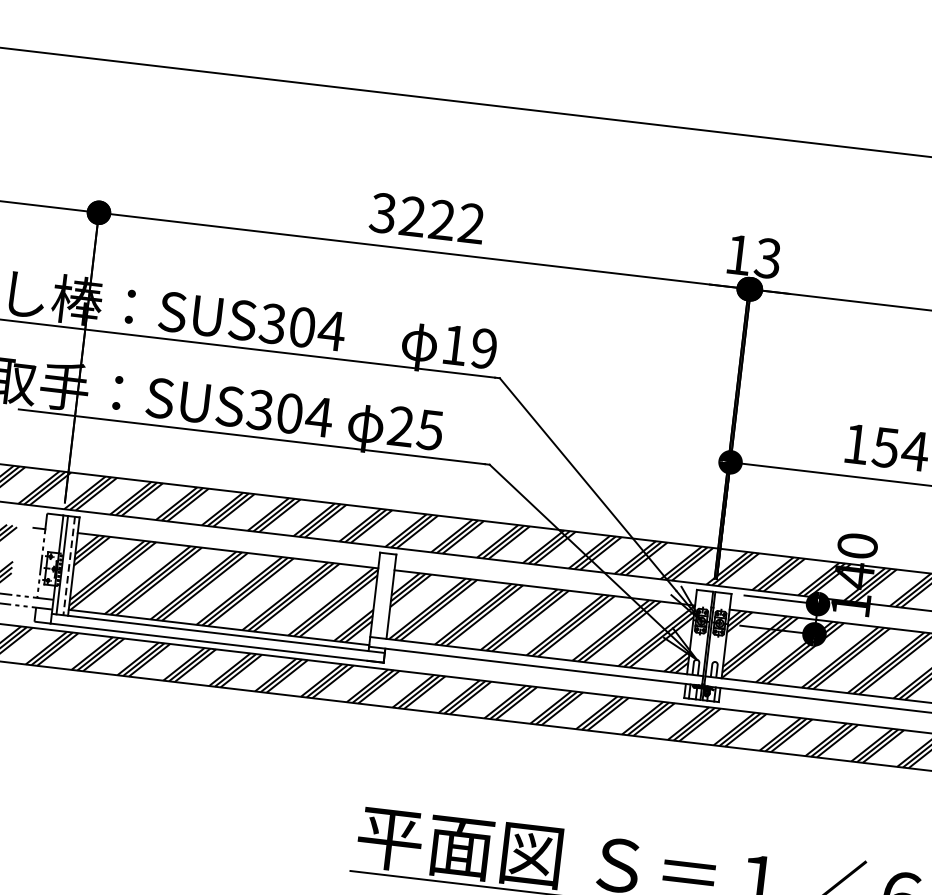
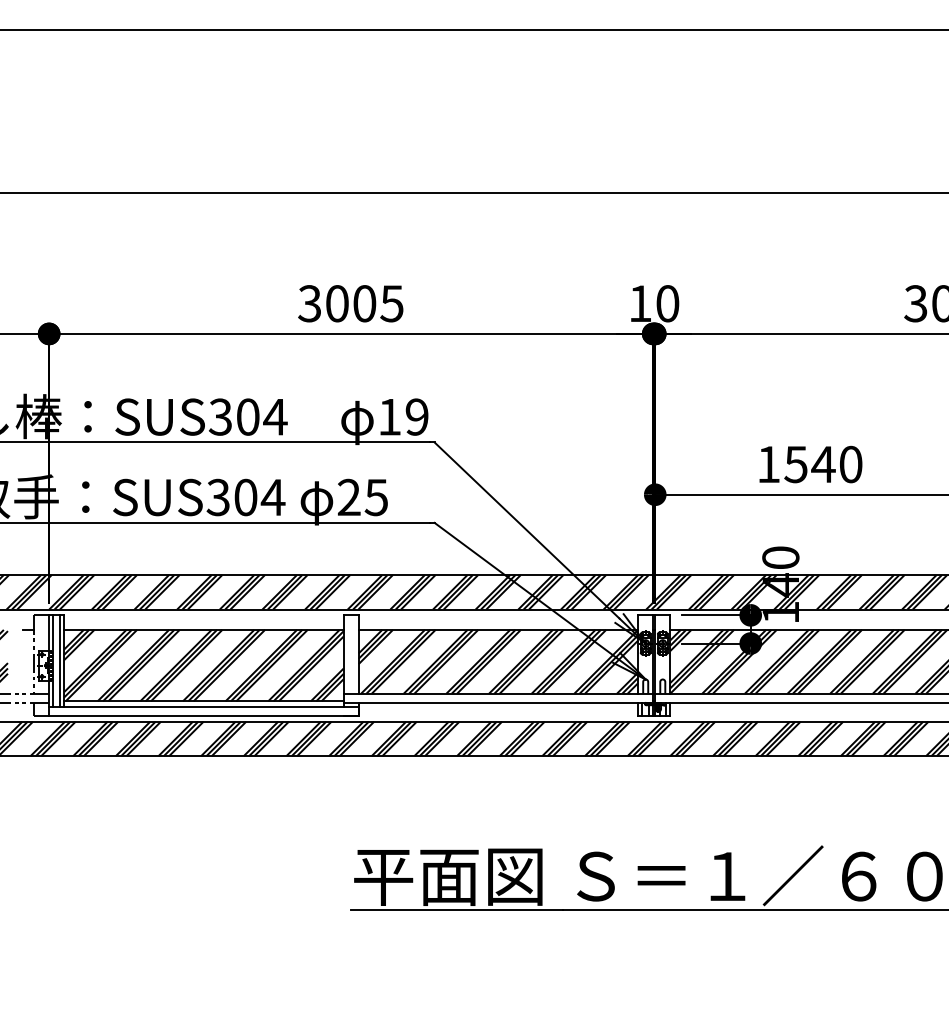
text: (441, 219) -> (364, 303), 3222 -> 3005
text: (767, 258) -> (667, 303), 13 -> 10
line: (68, 566) -> (59, 661), dashed -> solid

